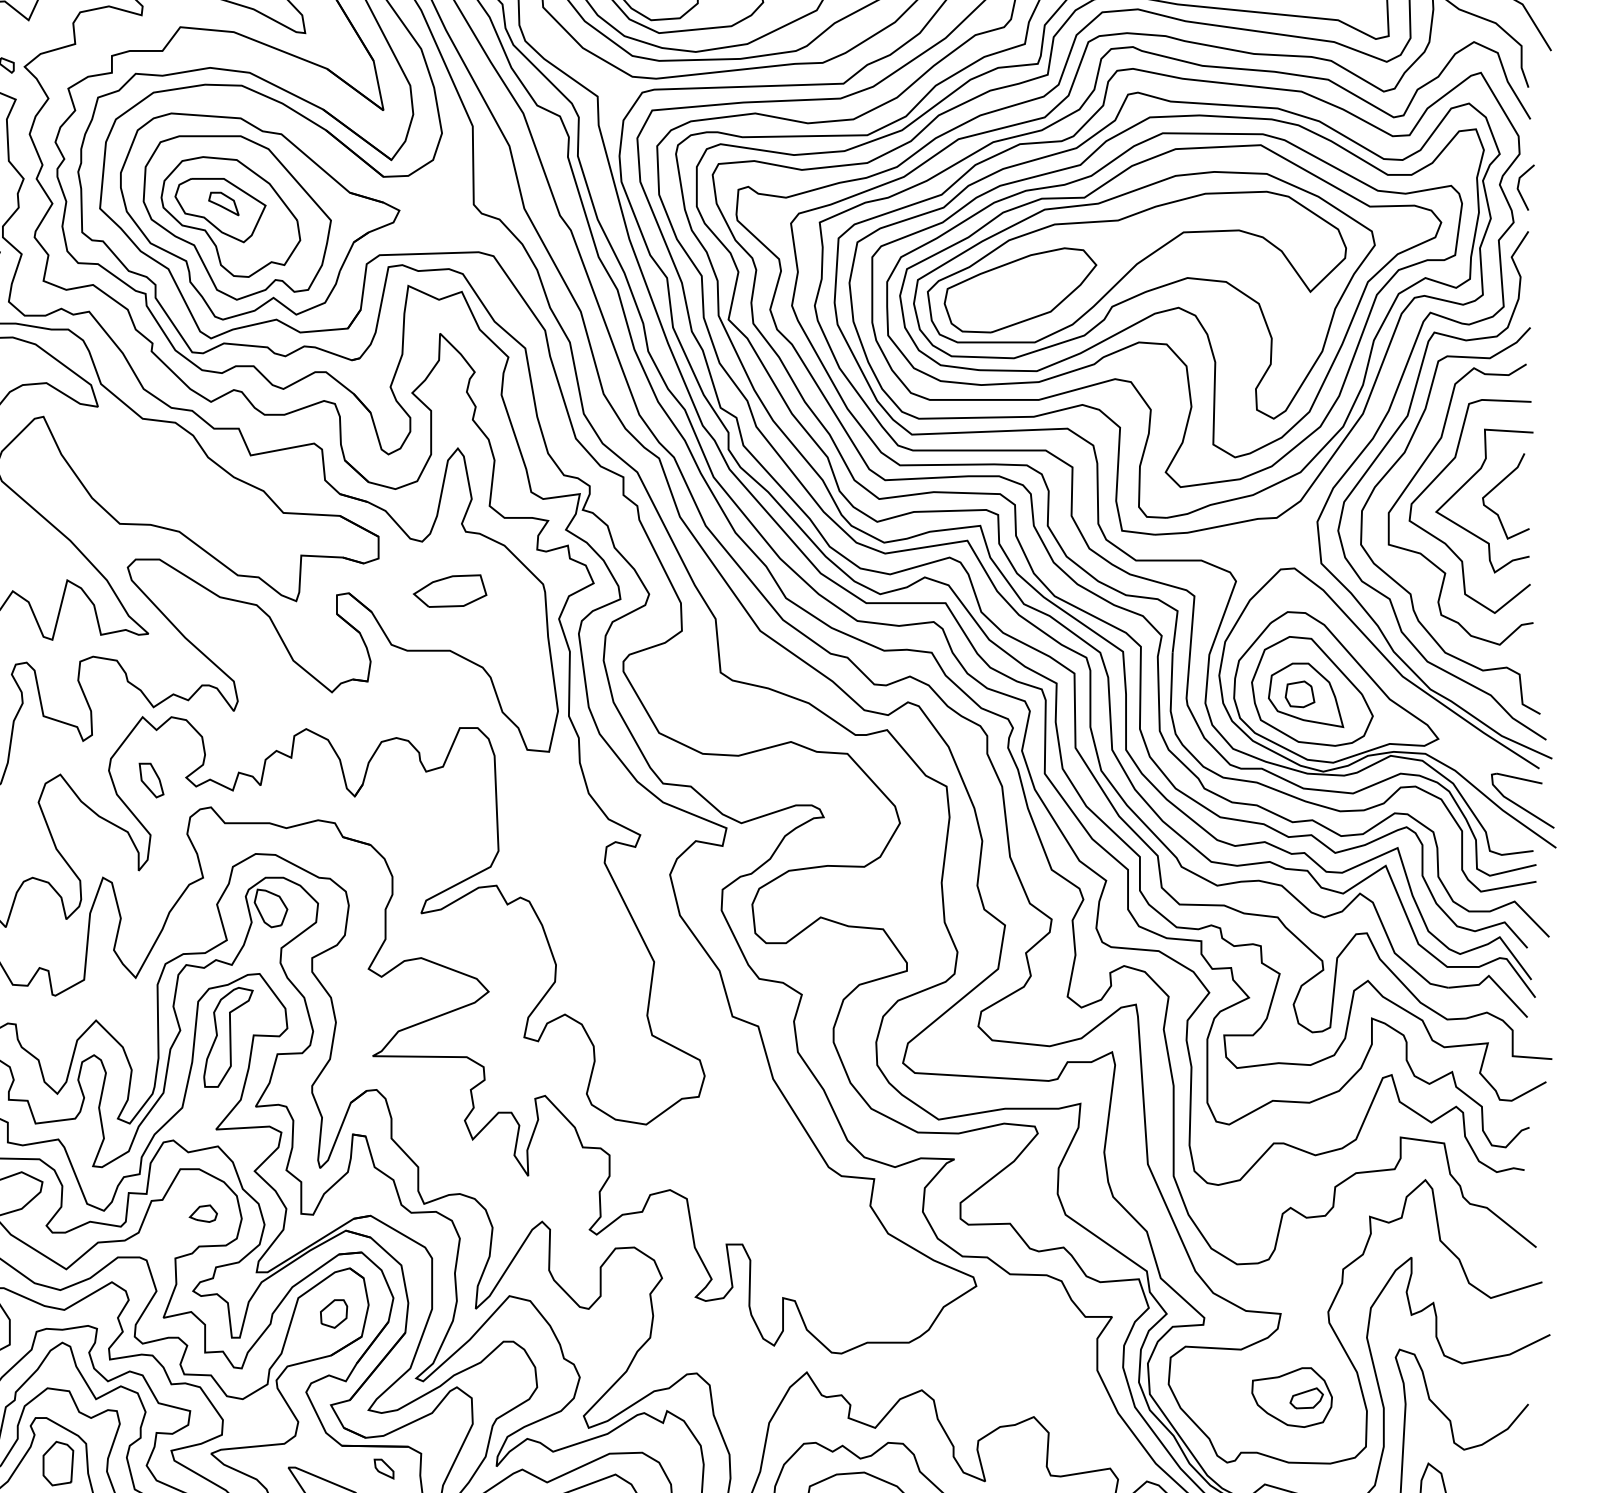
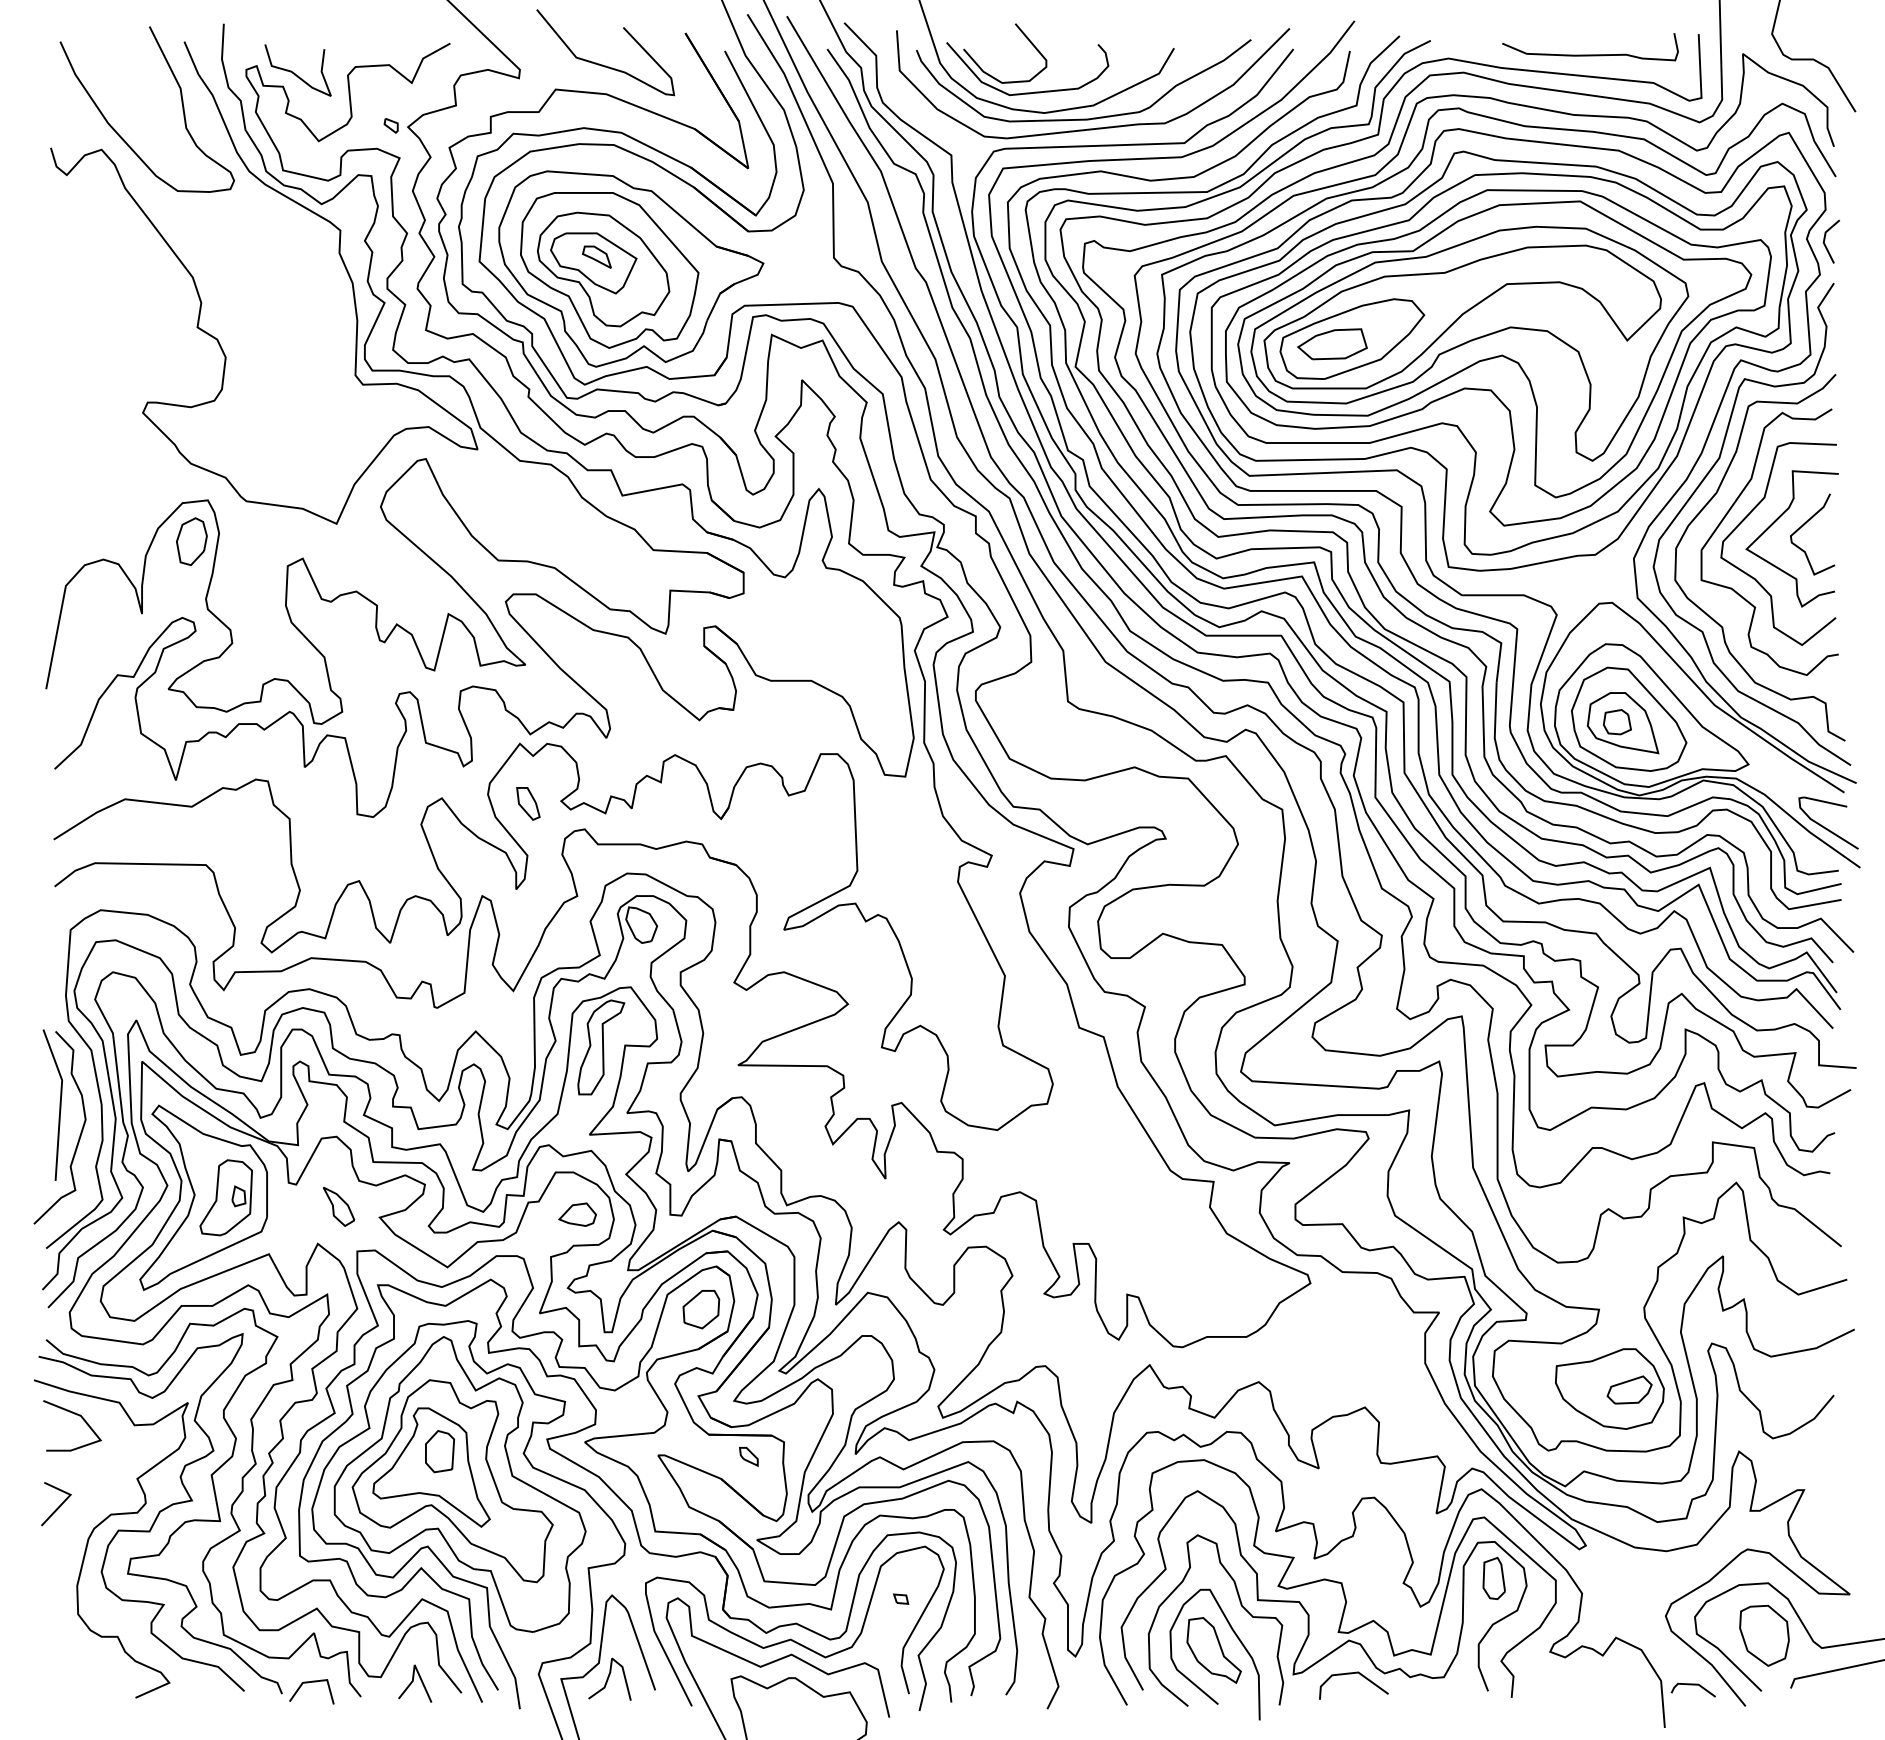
part: (450, 591) -> (1332, 344), moved
part: (203, 1213) -> (577, 1214), size x1.43
part: (334, 1313) -> (701, 1309), size x1.43
part: (1291, 1397) -> (1609, 1388), size x1.43

